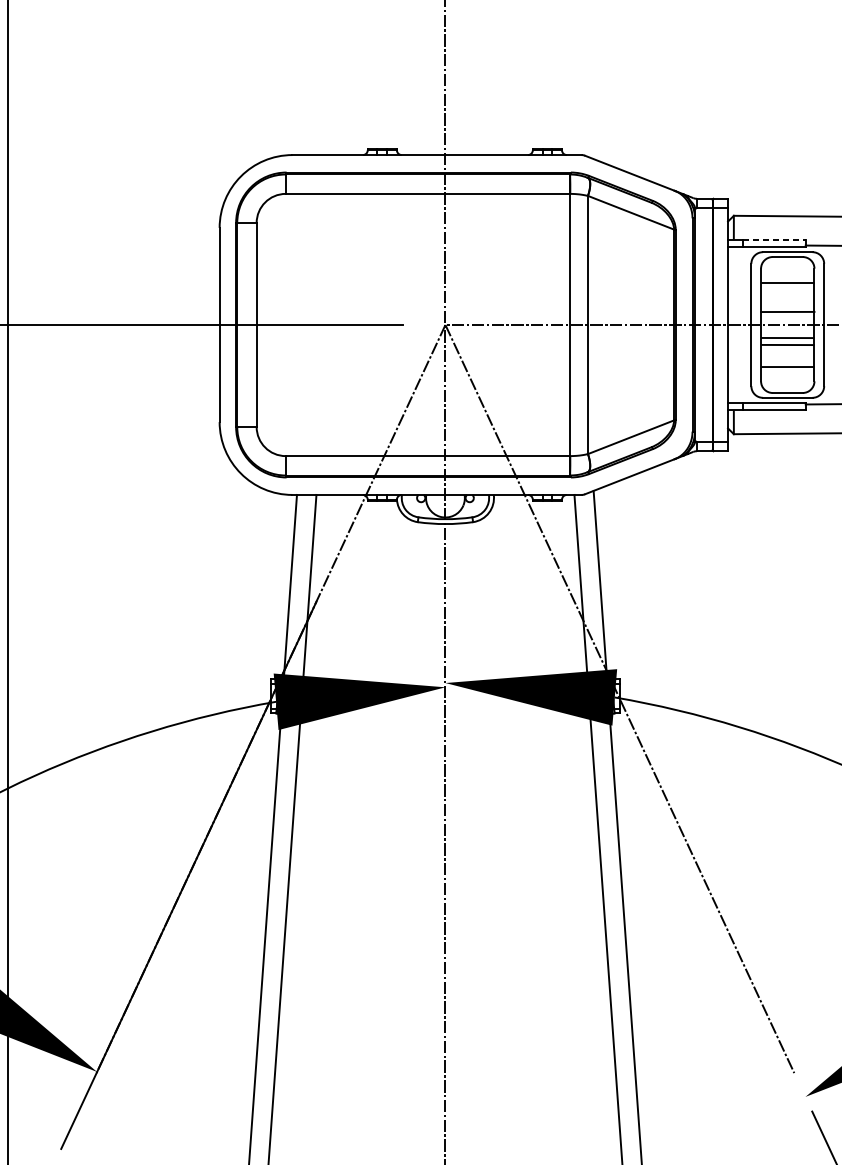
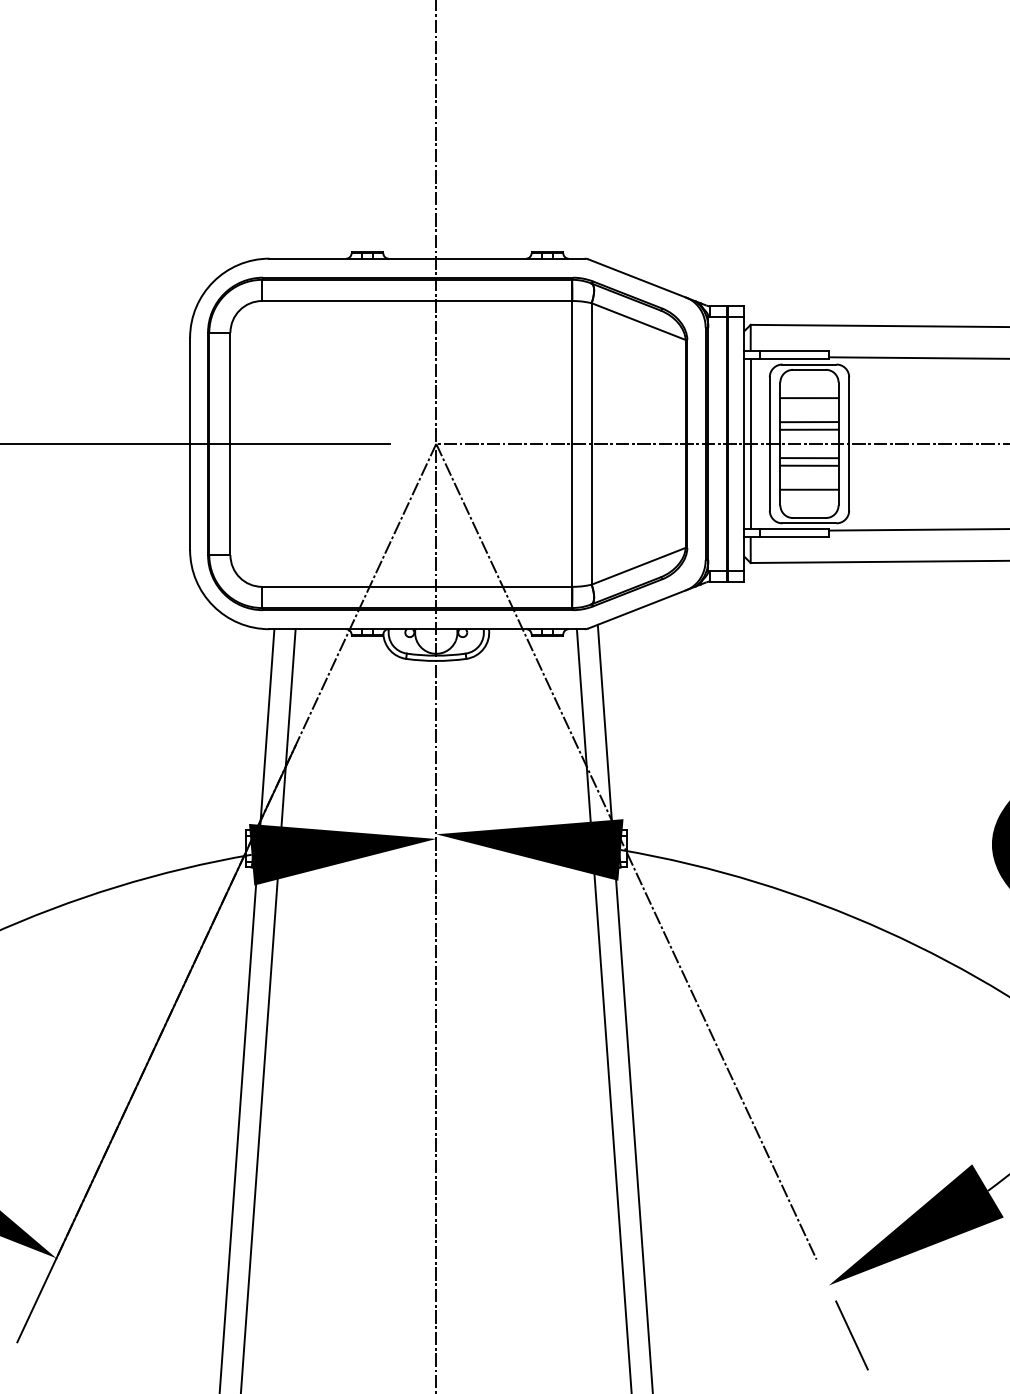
line: (774, 239) -> (795, 350), dashed -> solid
line: (787, 305) -> (809, 422), added
line: (733, 324) -> (750, 443), added

